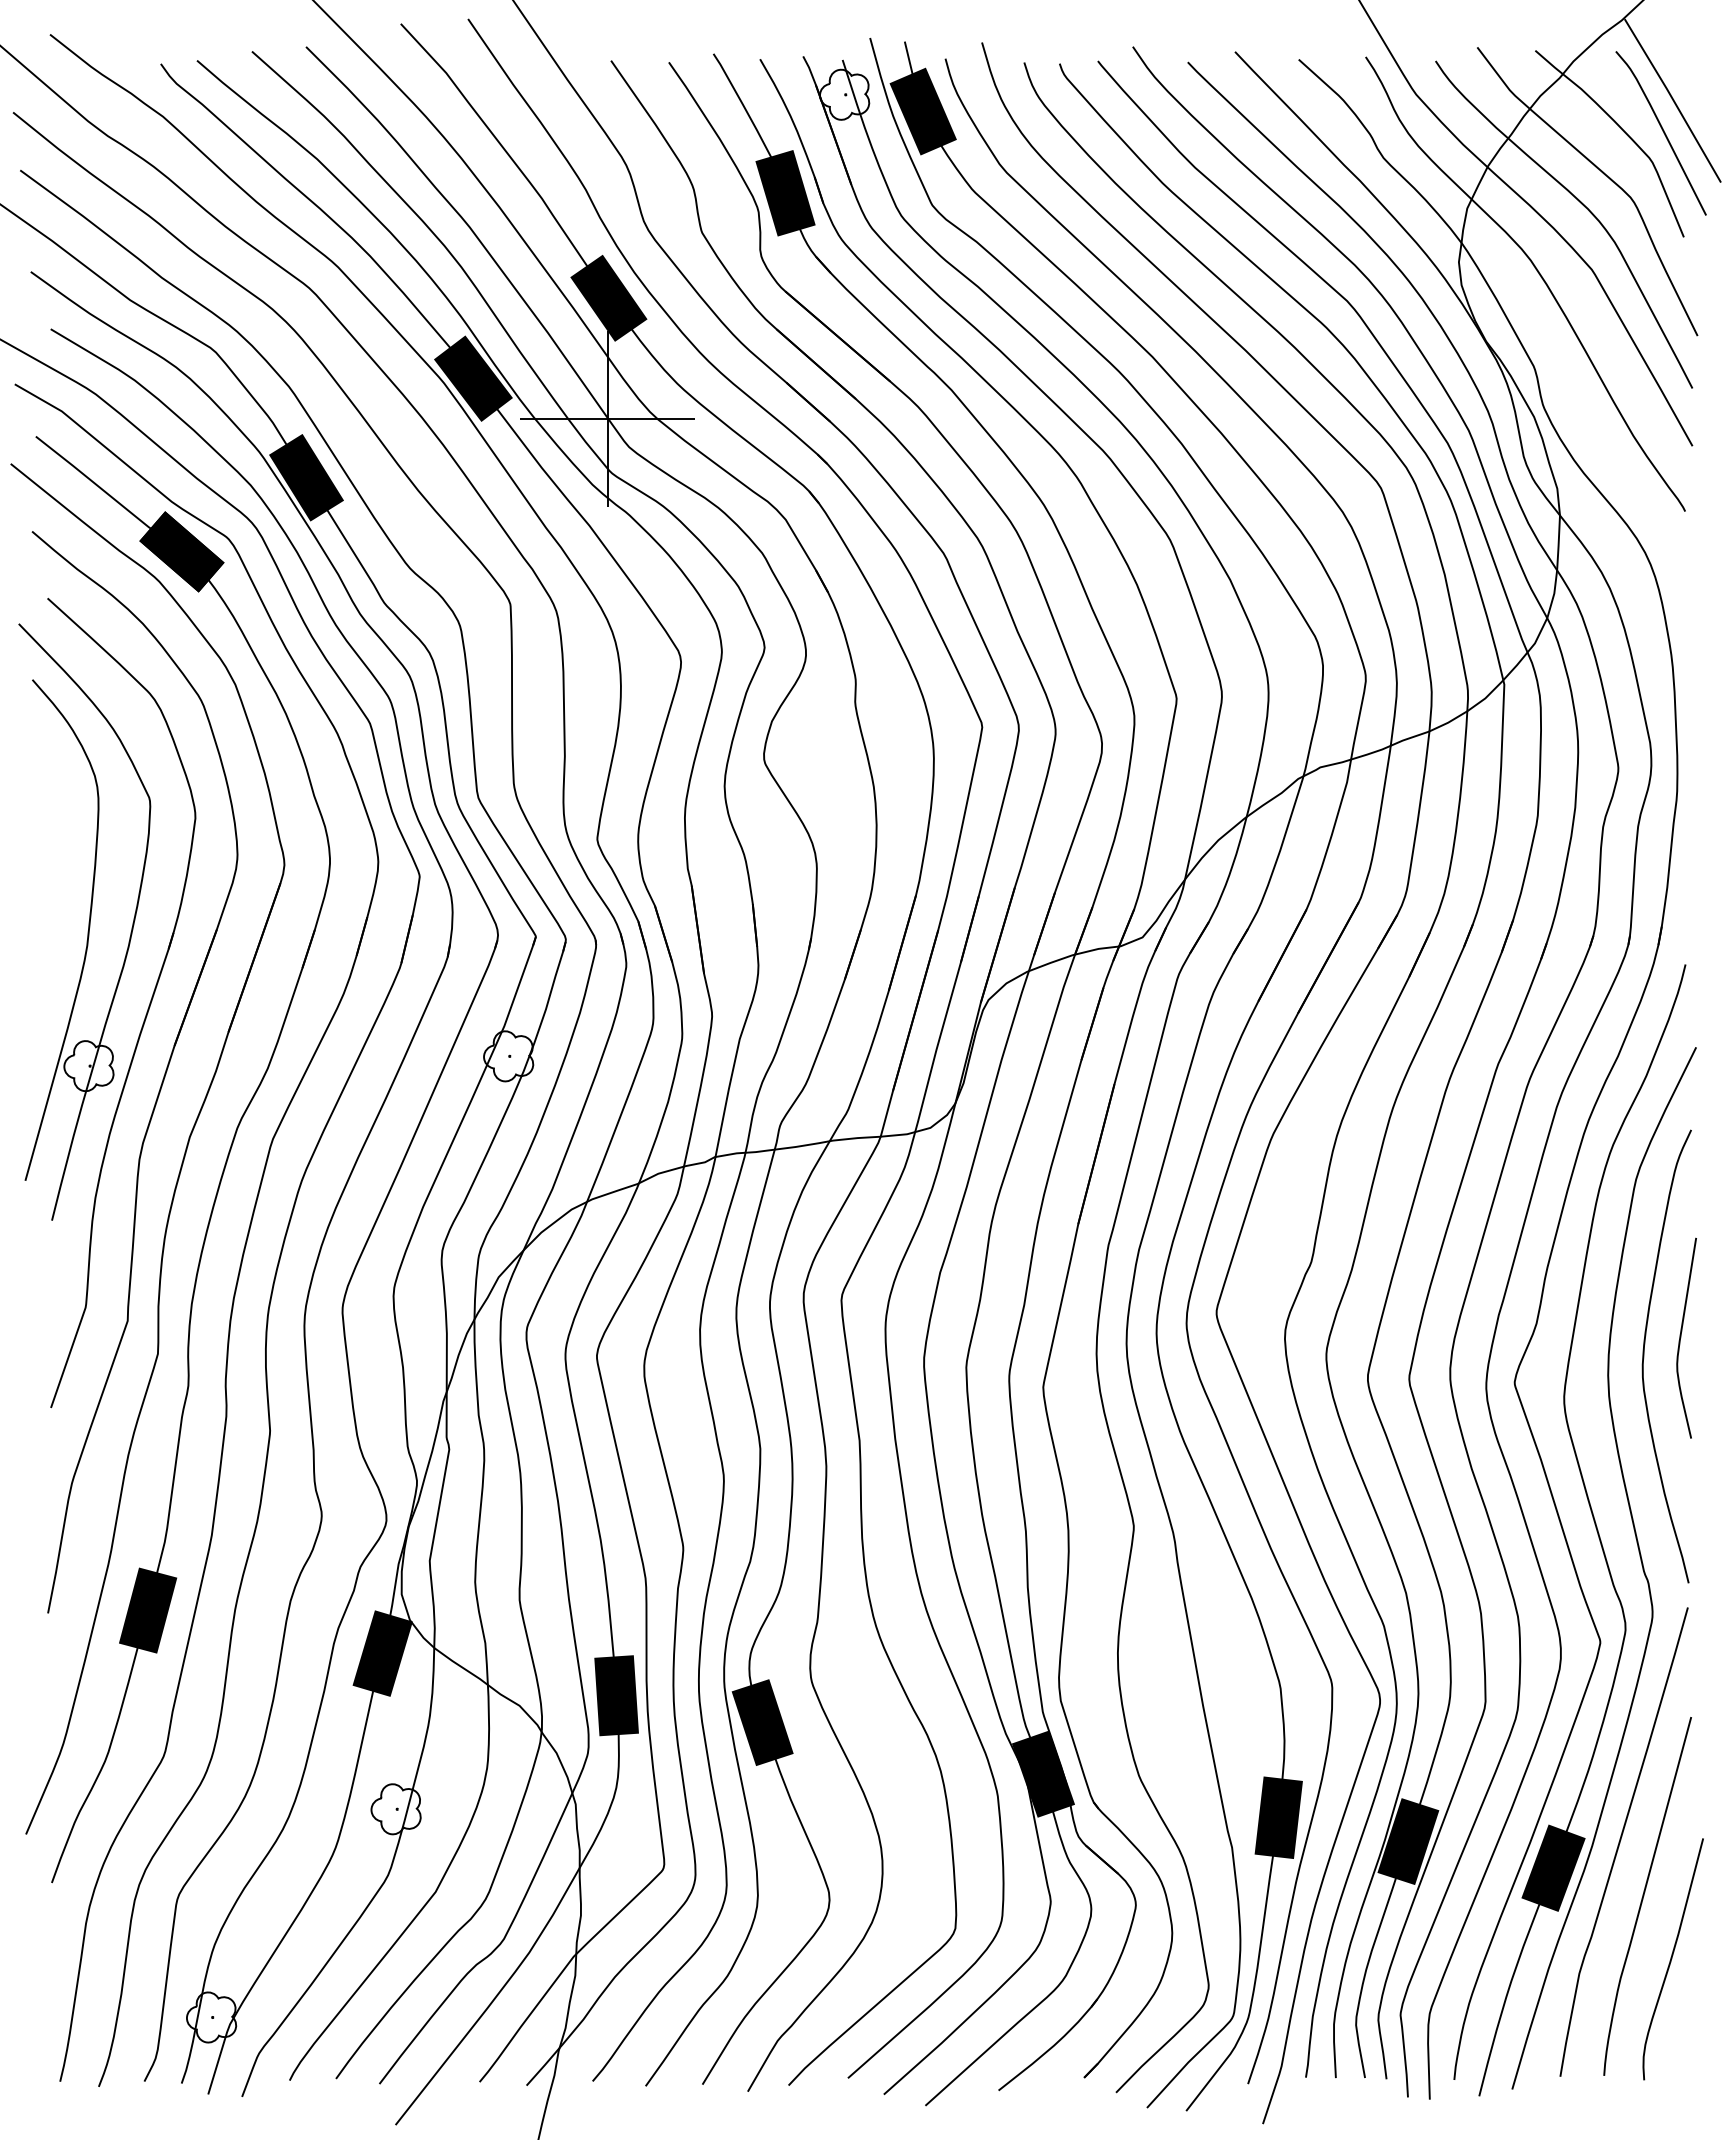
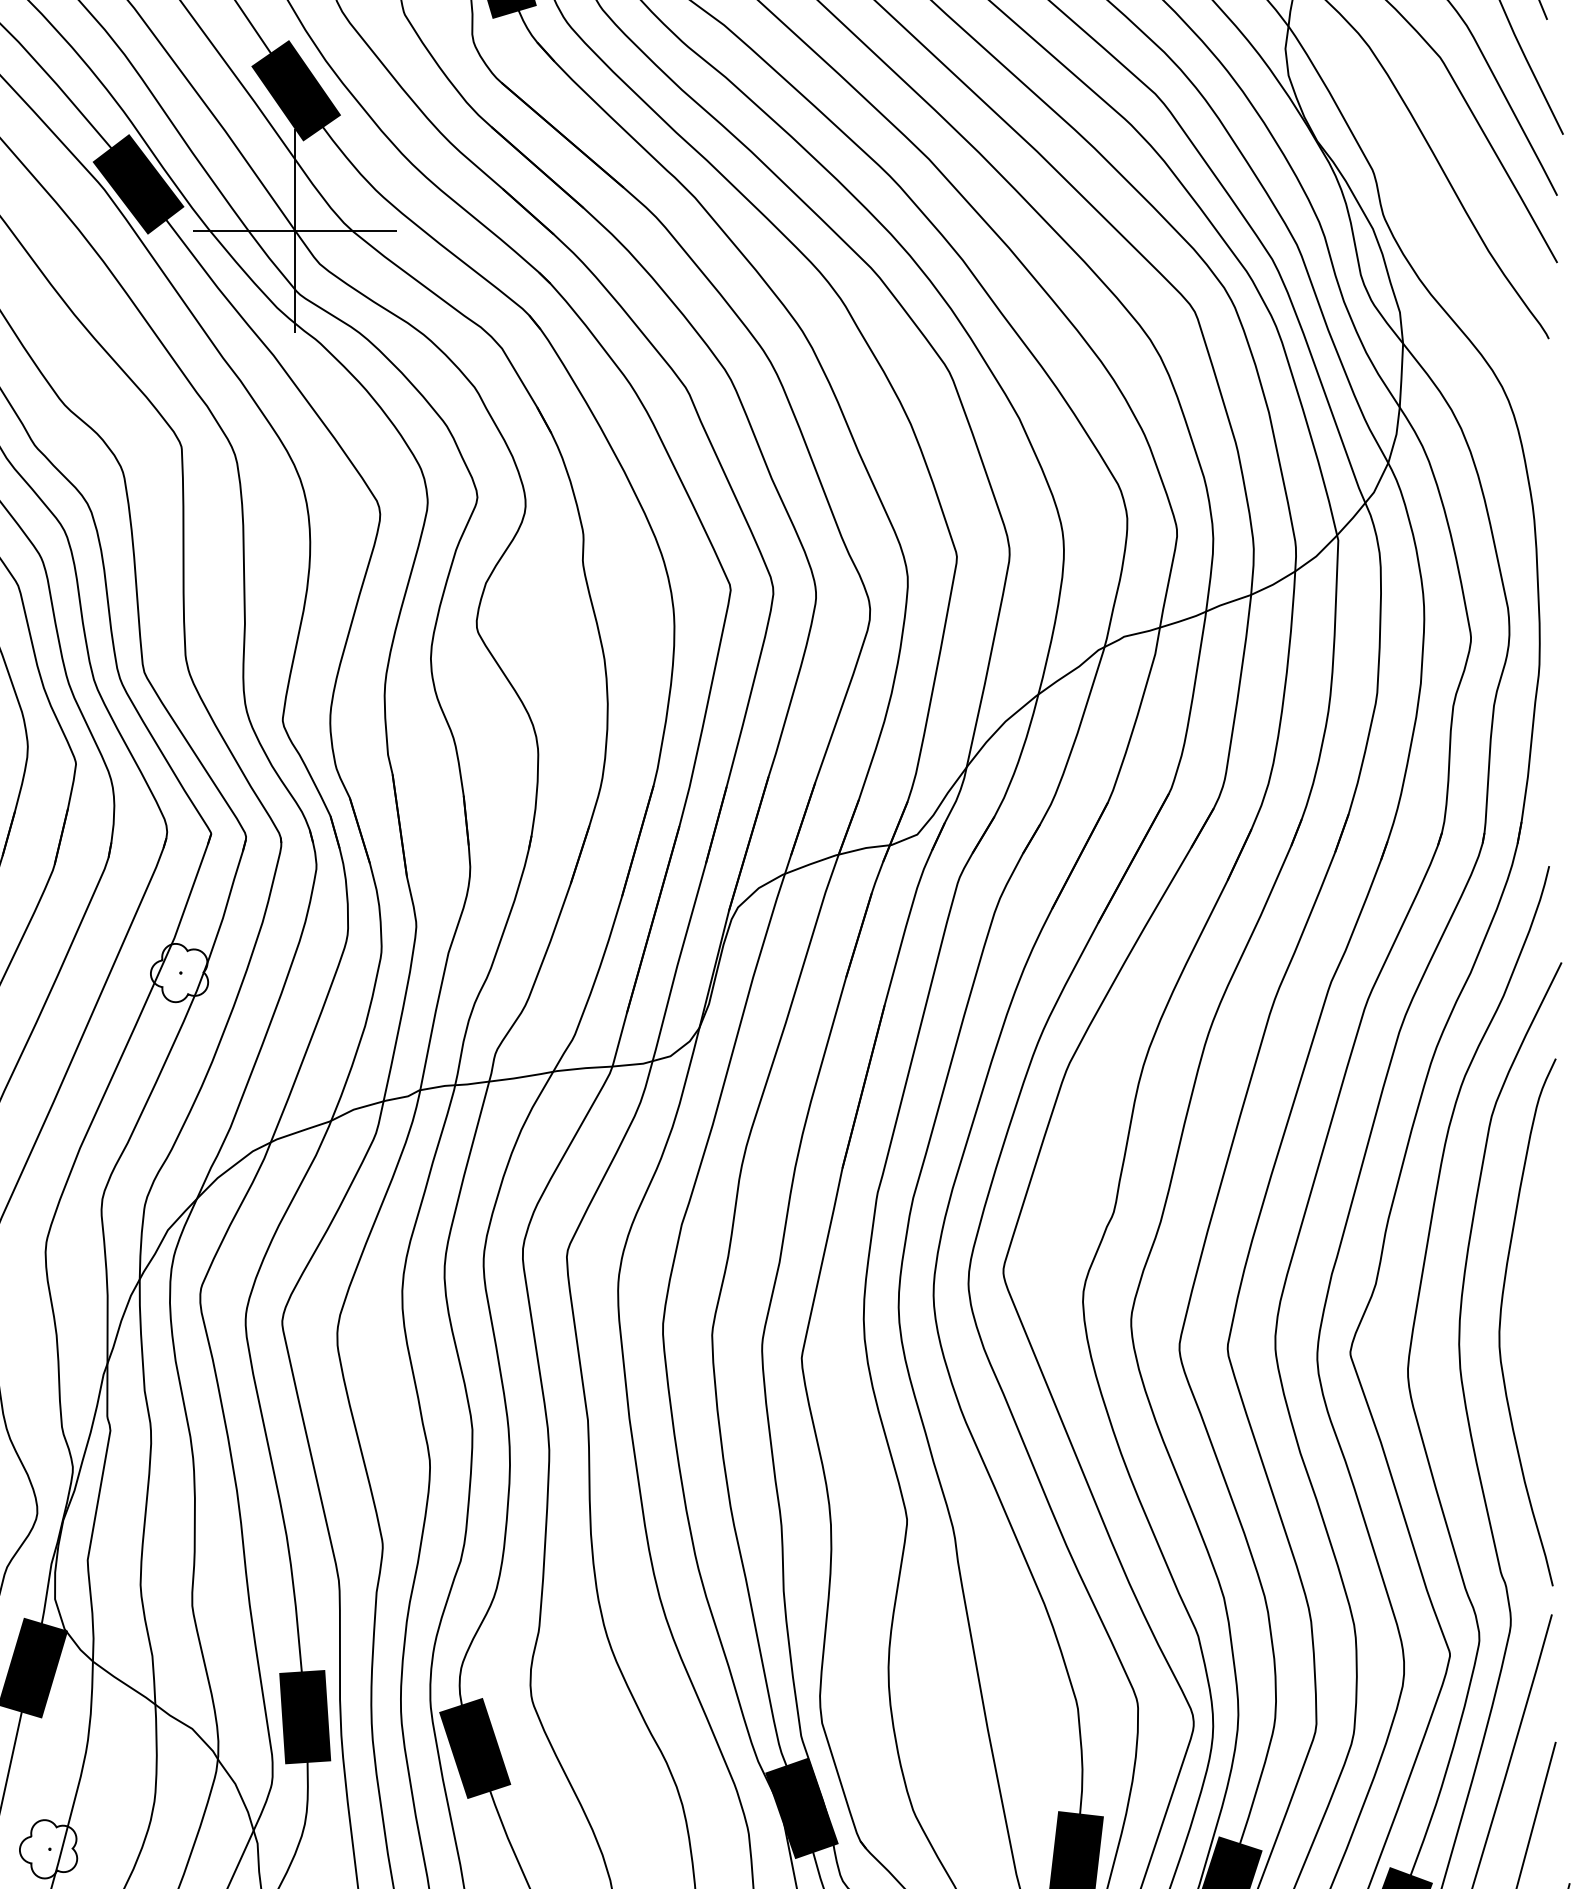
curve: (1681, 1337) -> (1544, 1300), removed

